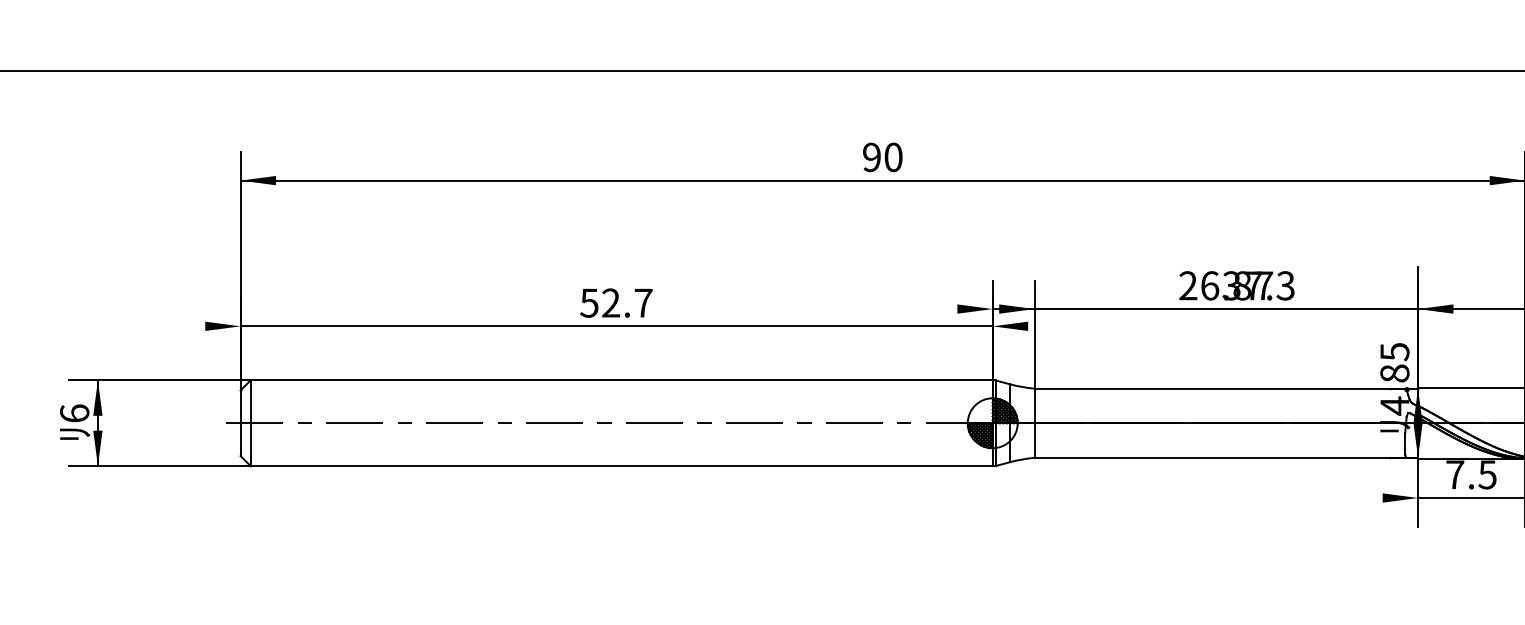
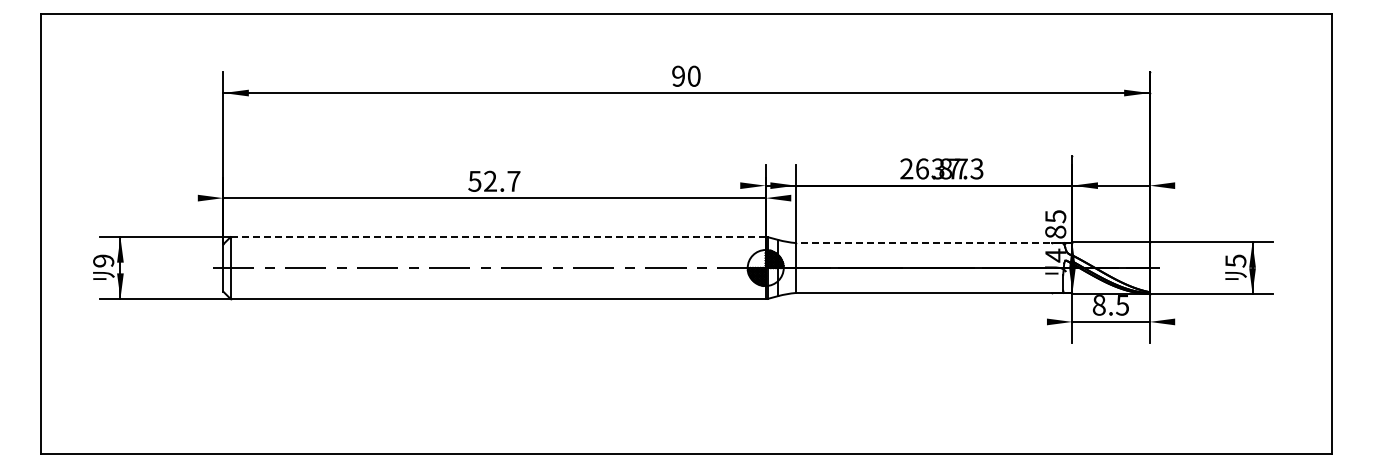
line: (622, 380) -> (498, 237), solid -> dashed
line: (1225, 389) -> (933, 243), solid -> dashed
text: (74, 412) -> (103, 260), 6 -> 9
text: (1454, 475) -> (1098, 305), 7.5 -> 8.5

